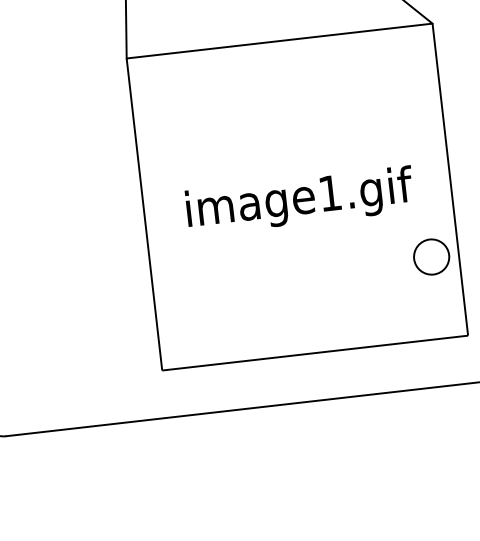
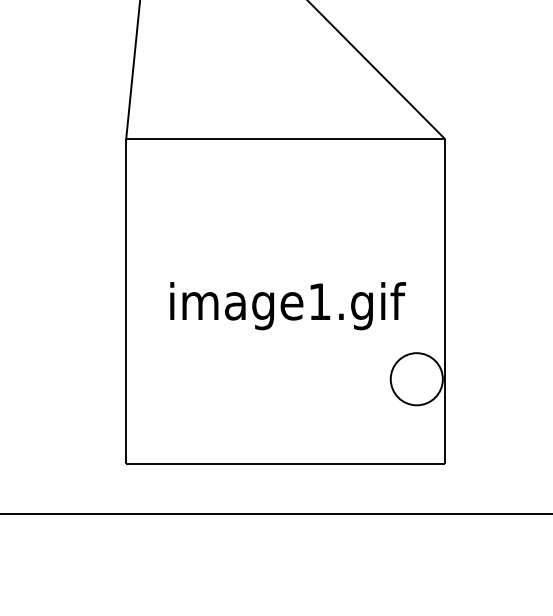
circle: (431, 257) -> (416, 379), size x1.43

